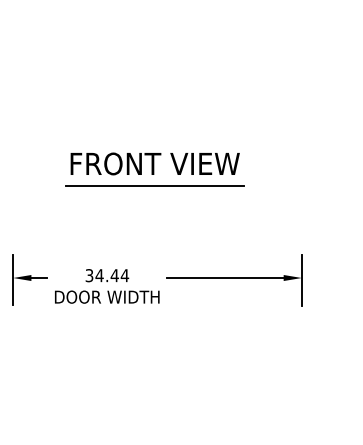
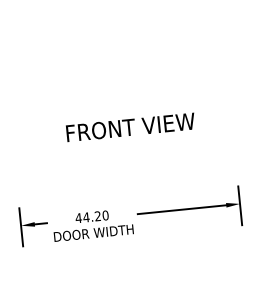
text: (154, 163) -> (130, 127), moved
line: (154, 185) -> (121, 144), removed
text: (107, 275) -> (92, 216), 34.44 -> 44.20

